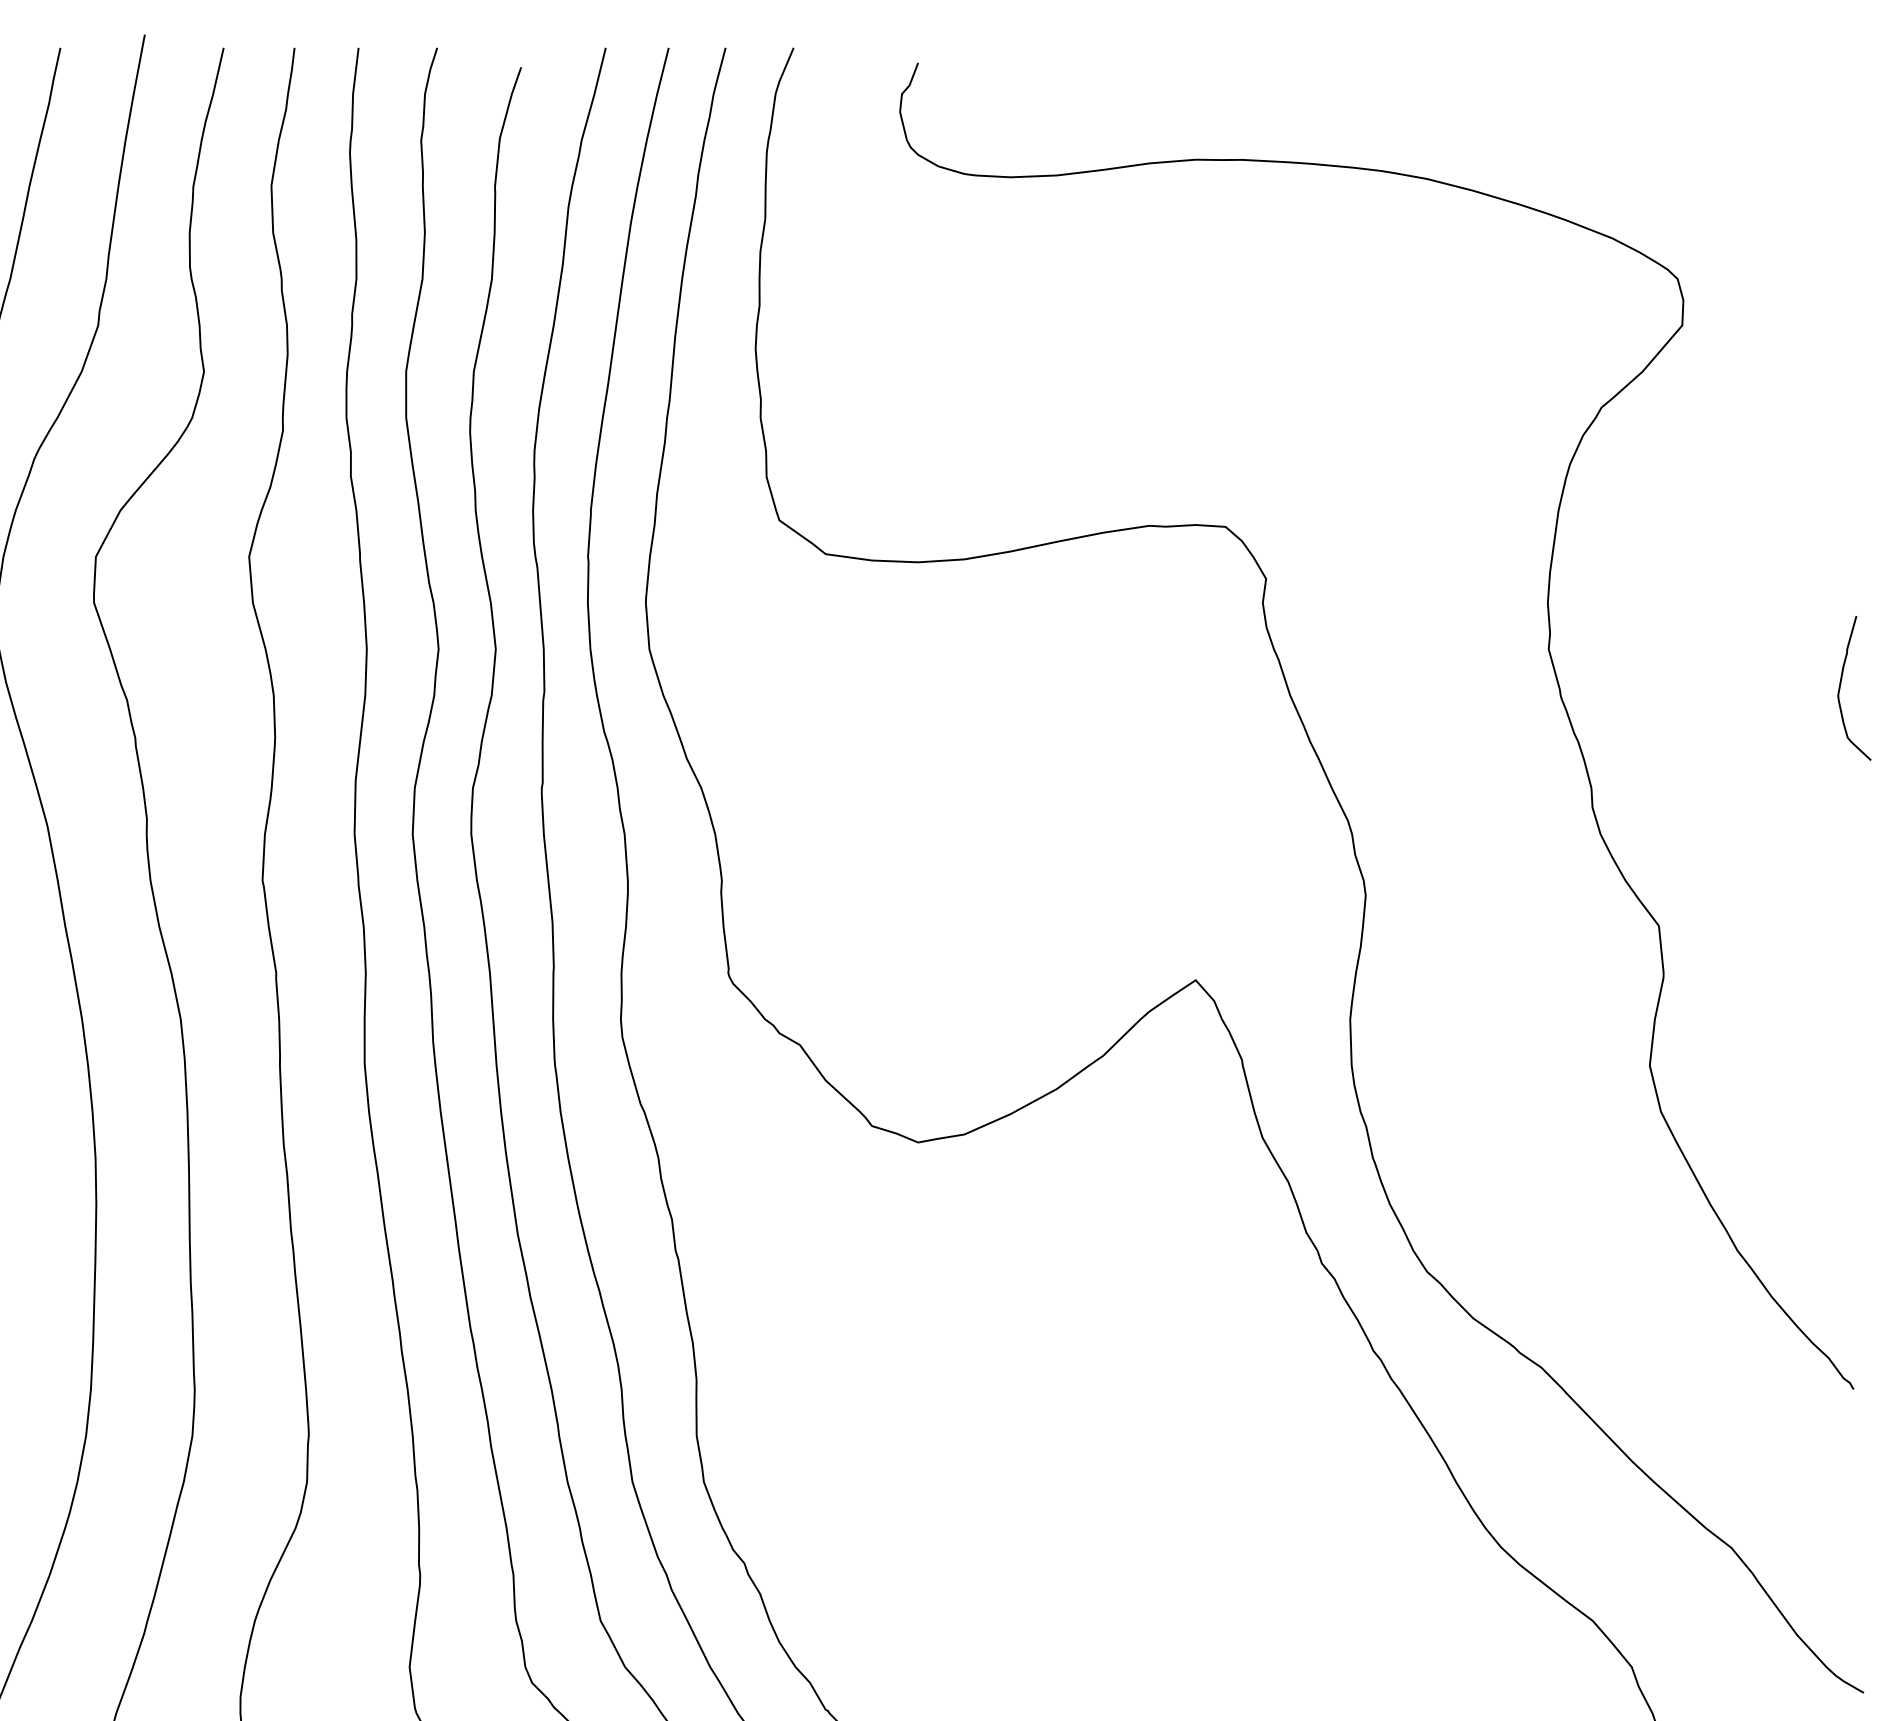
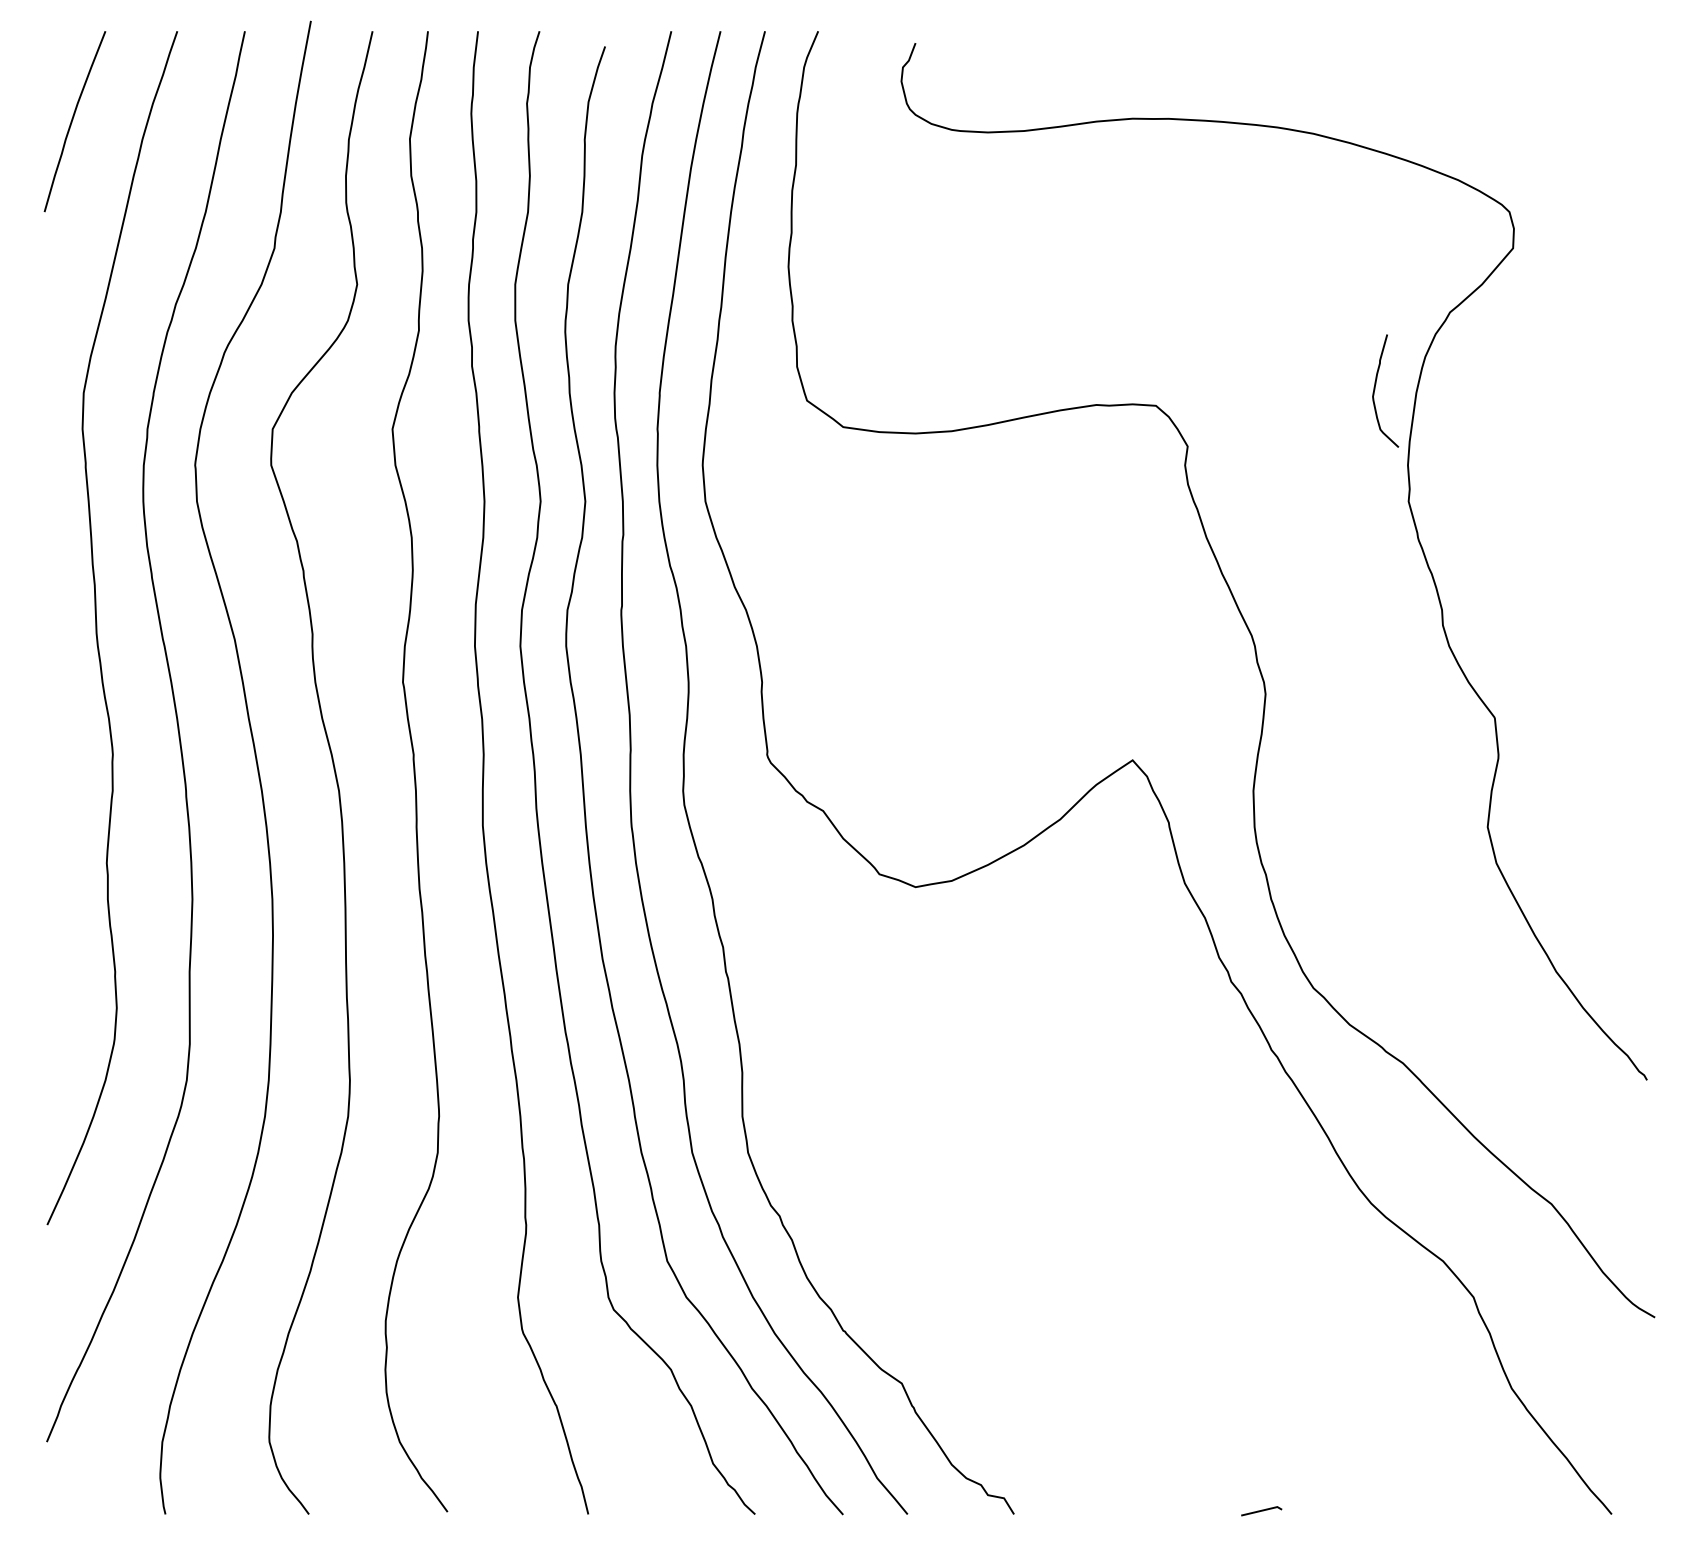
curve: (1841, 687) -> (1375, 390), moved

